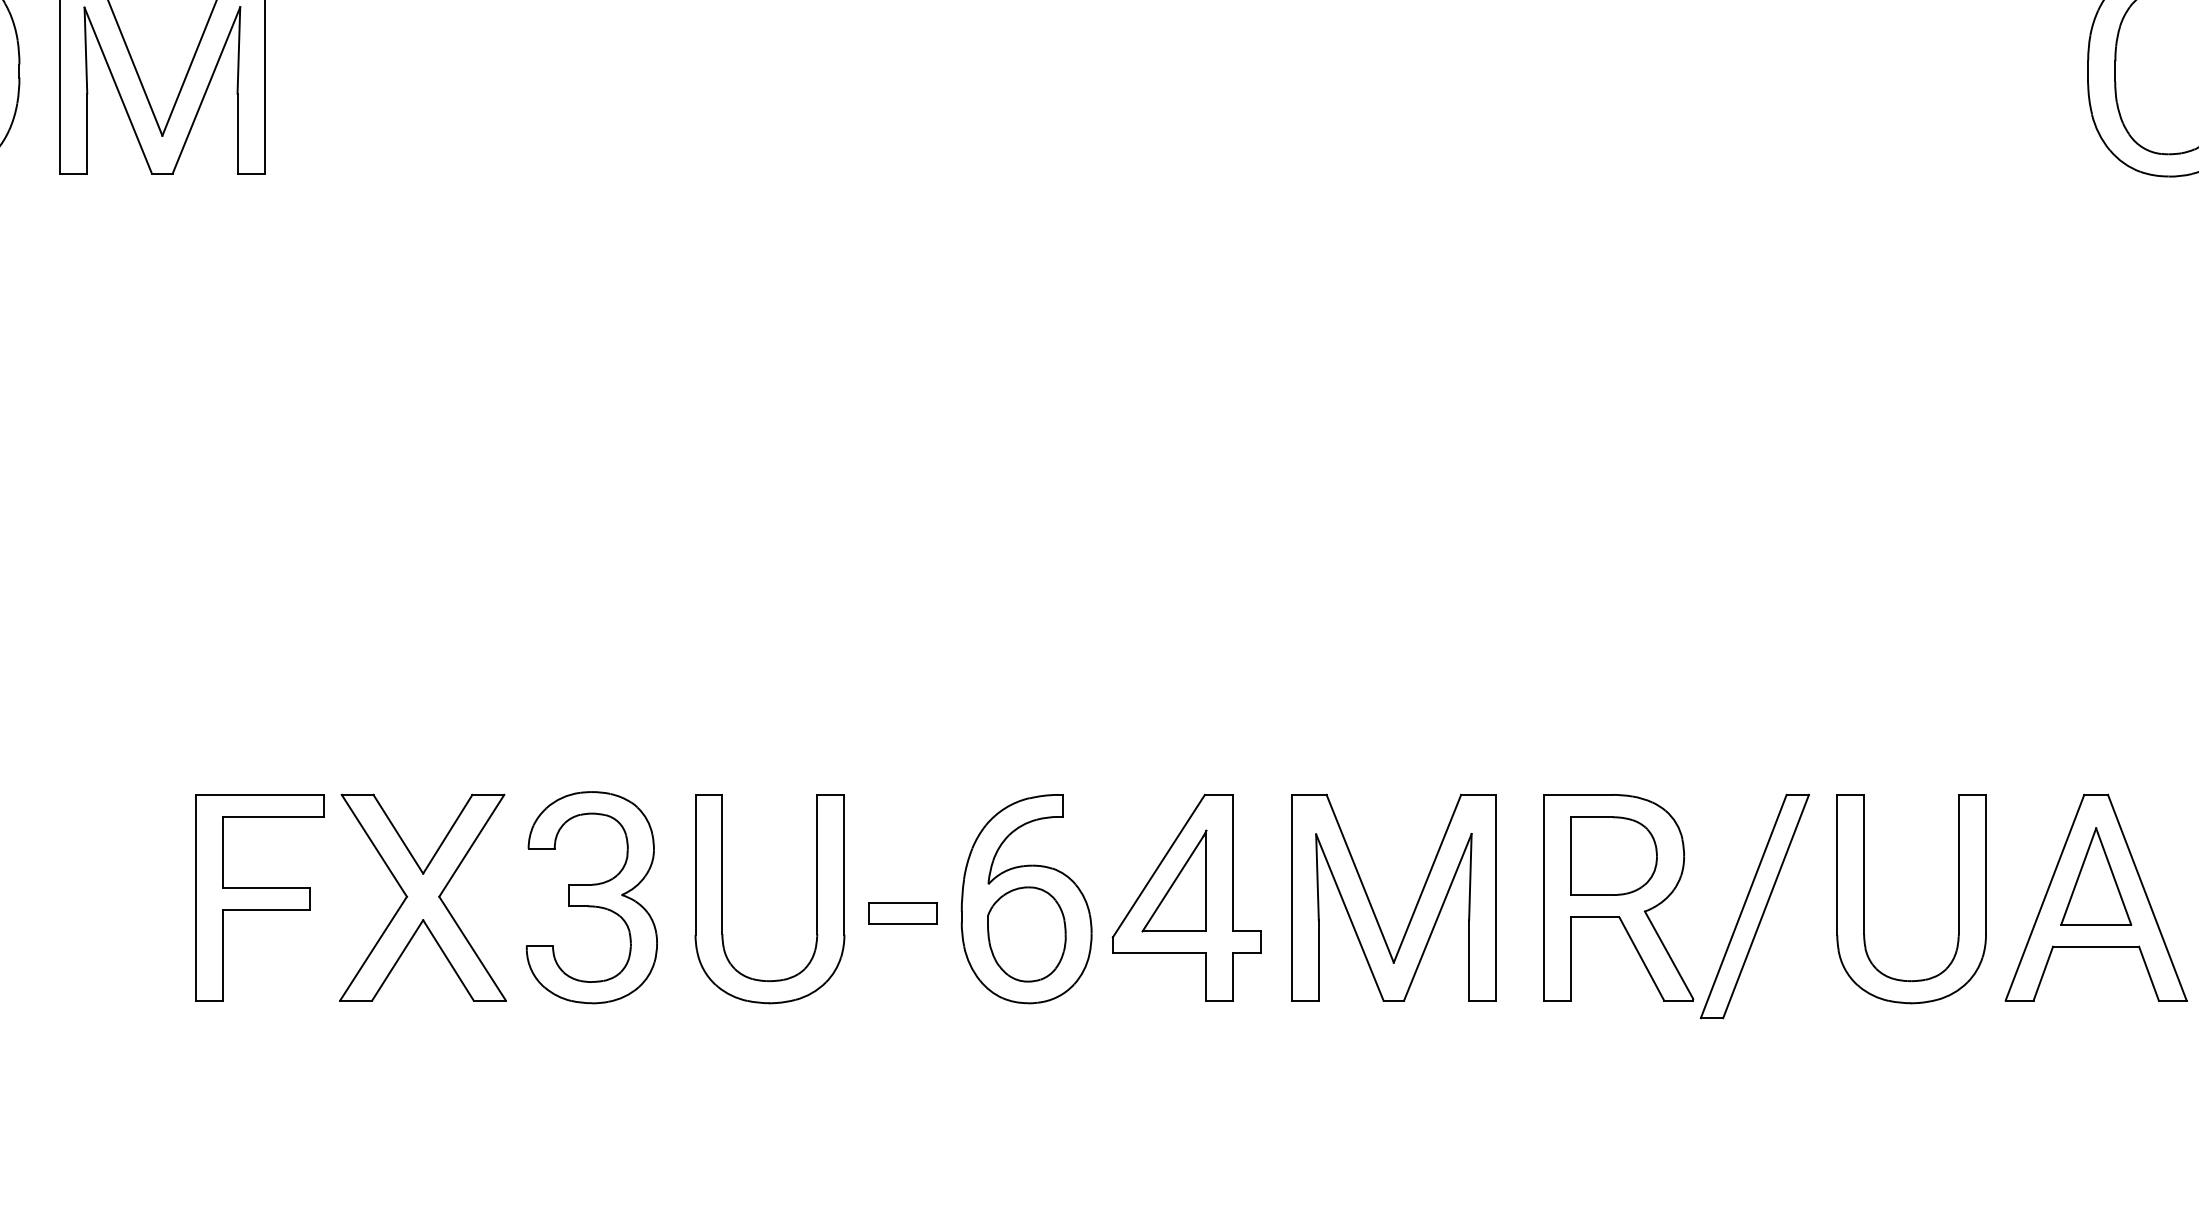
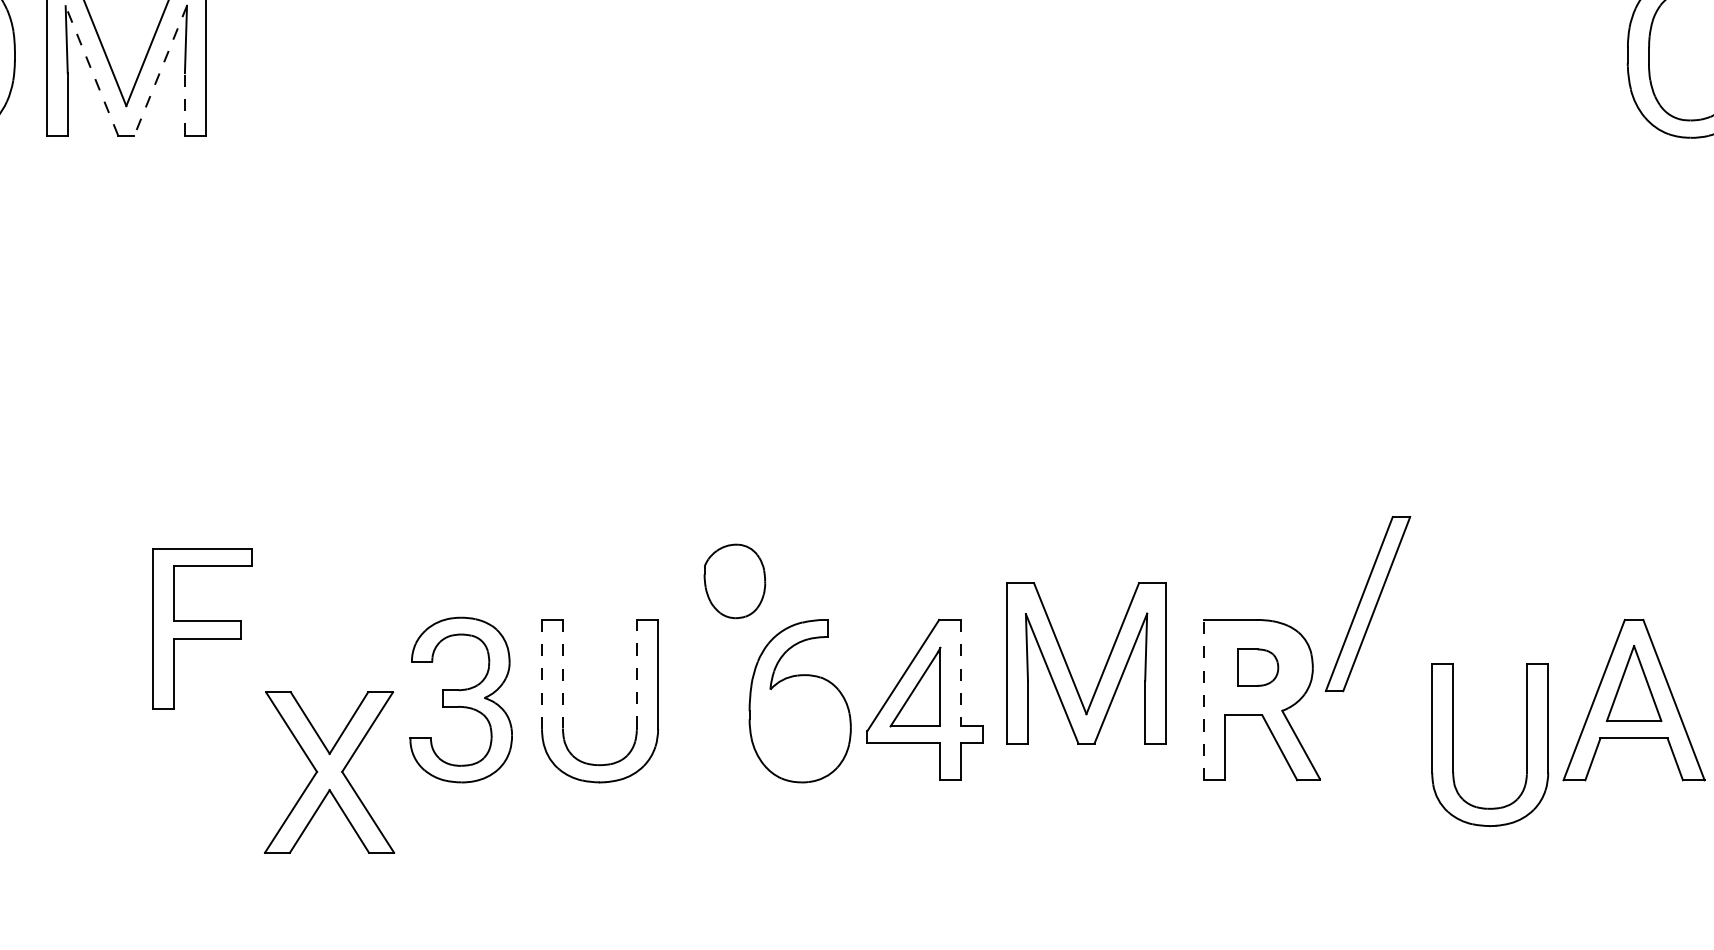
line: (118, 90) -> (92, 70), solid -> dashed
line: (206, 90) -> (160, 70), solid -> dashed
line: (237, 133) -> (184, 104), solid -> dashed
part: (1613, 855) -> (1257, 667), size x0.6
line: (1232, 863) -> (960, 673), solid -> dashed
line: (695, 864) -> (542, 674), solid -> dashed
line: (722, 864) -> (563, 674), solid -> dashed
line: (817, 864) -> (637, 674), solid -> dashed
part: (259, 897) -> (202, 628), moved
part: (422, 897) -> (329, 772), moved
line: (1543, 897) -> (1203, 699), solid -> dashed
part: (1864, 899) -> (1453, 745), moved
part: (1371, 903) -> (1069, 667), moved
part: (1754, 906) -> (1367, 604), moved
part: (902, 913) -> (703, 712), removed
part: (1026, 934) -> (734, 581), moved

